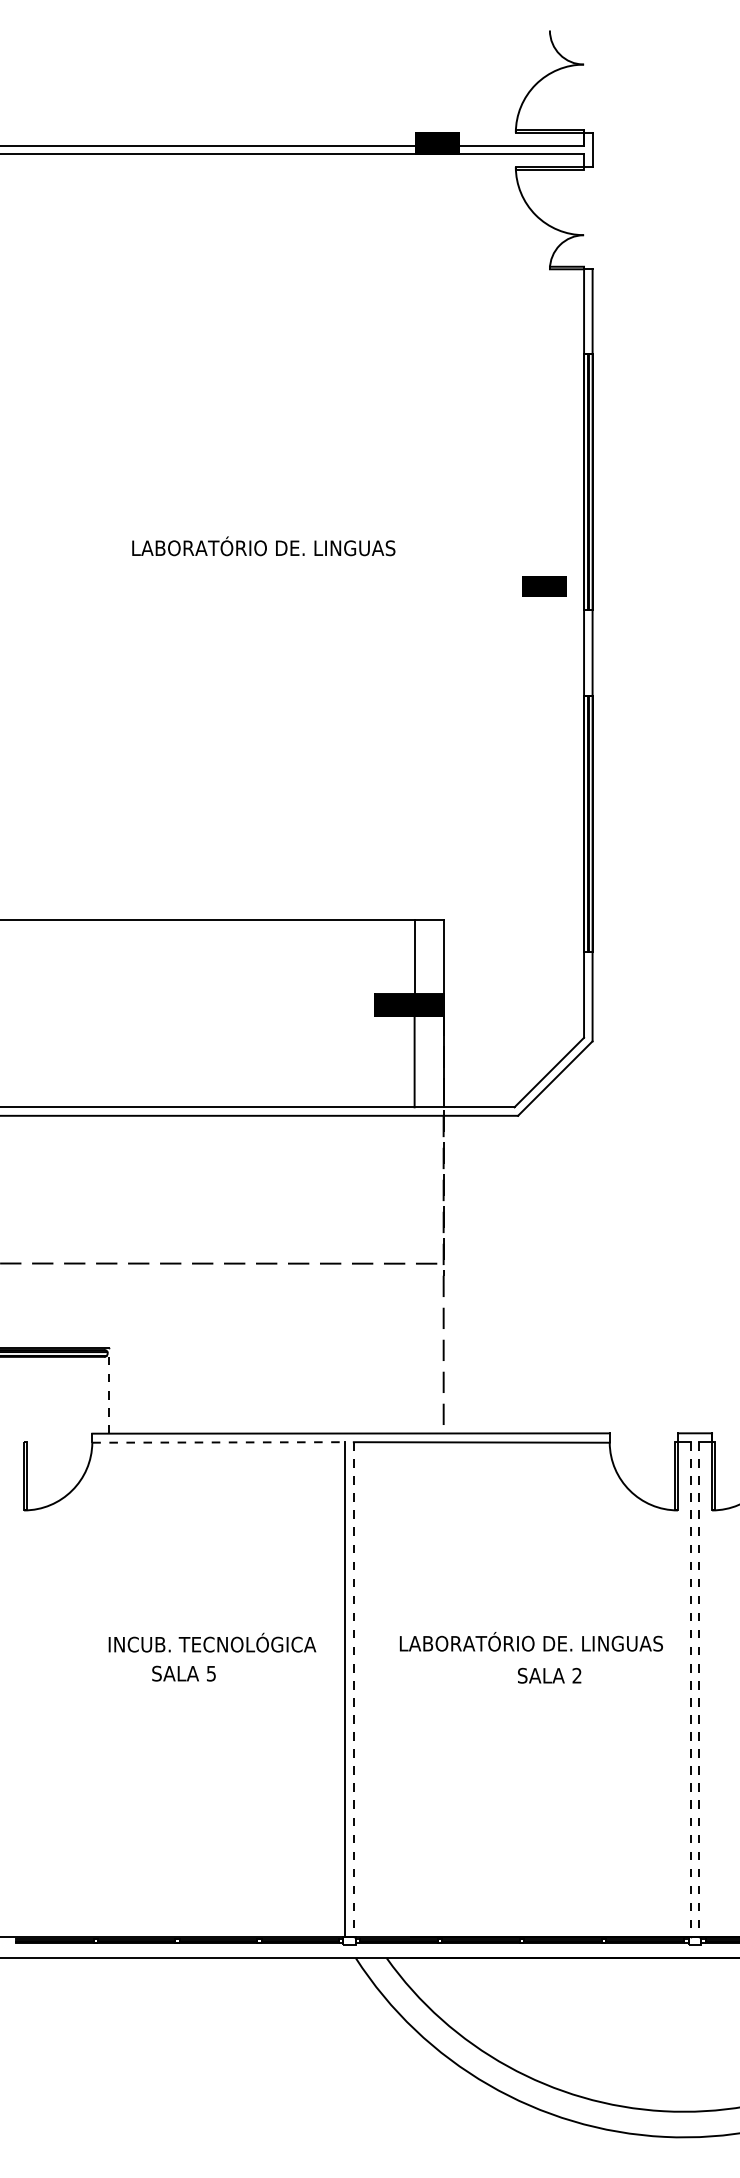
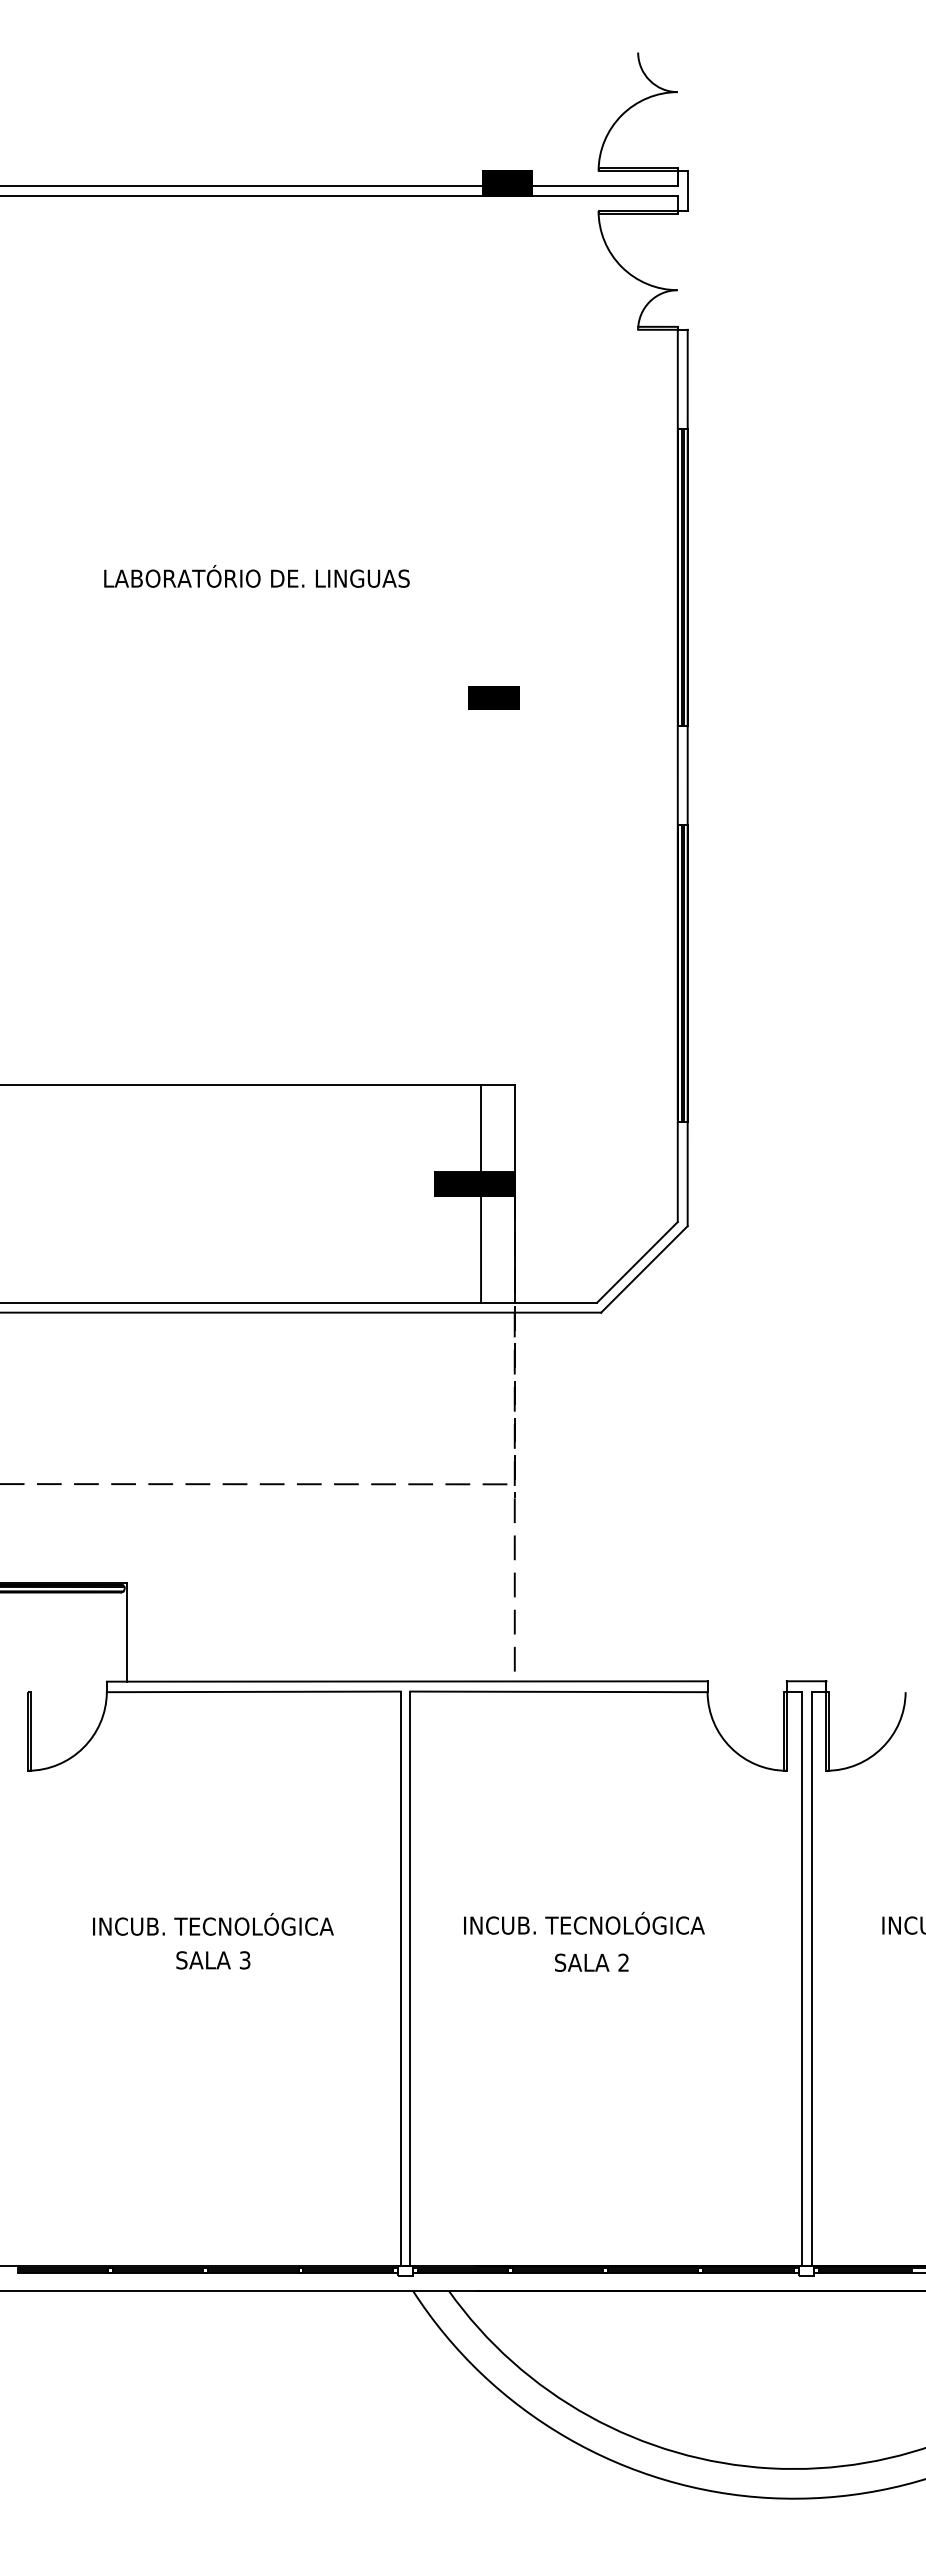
text: (263, 546) -> (256, 576), moved
part: (544, 586) -> (493, 697), moved
line: (109, 1391) -> (126, 1632), dashed -> solid
line: (218, 1442) -> (253, 1691), dashed -> solid
text: (532, 1641) -> (617, 1922), LABORATÓRIO DE. LINGUAS -> INCUB. TECNOLÓGICA
text: (212, 1642) -> (213, 1924), moved
text: (211, 1672) -> (245, 1959), 5 -> 3
text: (549, 1675) -> (591, 1962), moved
line: (353, 1690) -> (410, 1979), dashed -> solid
line: (690, 1690) -> (801, 1979), dashed -> solid
line: (699, 1690) -> (811, 1979), dashed -> solid

